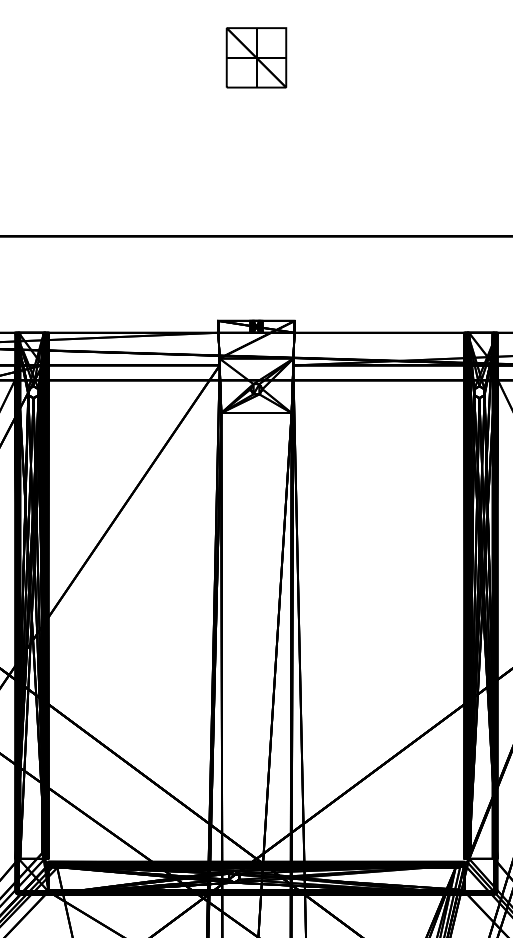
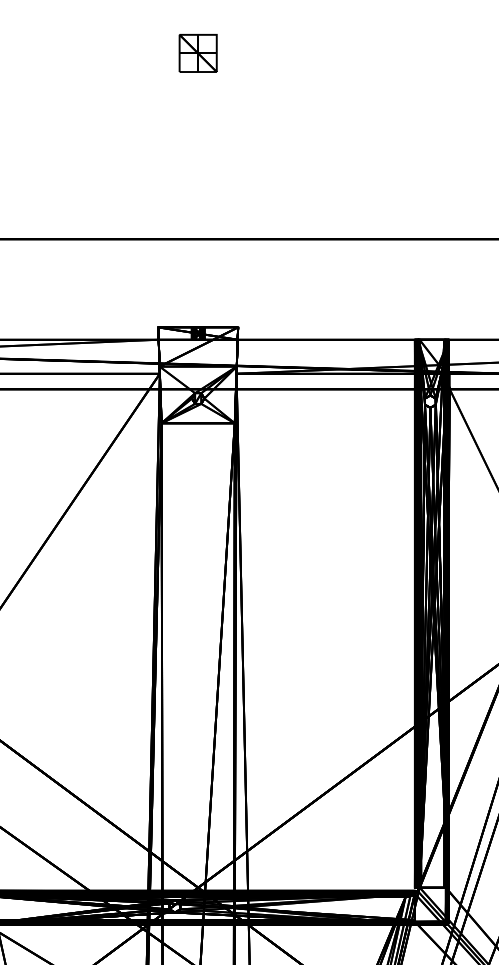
part: (256, 57) -> (198, 53), size x0.6

